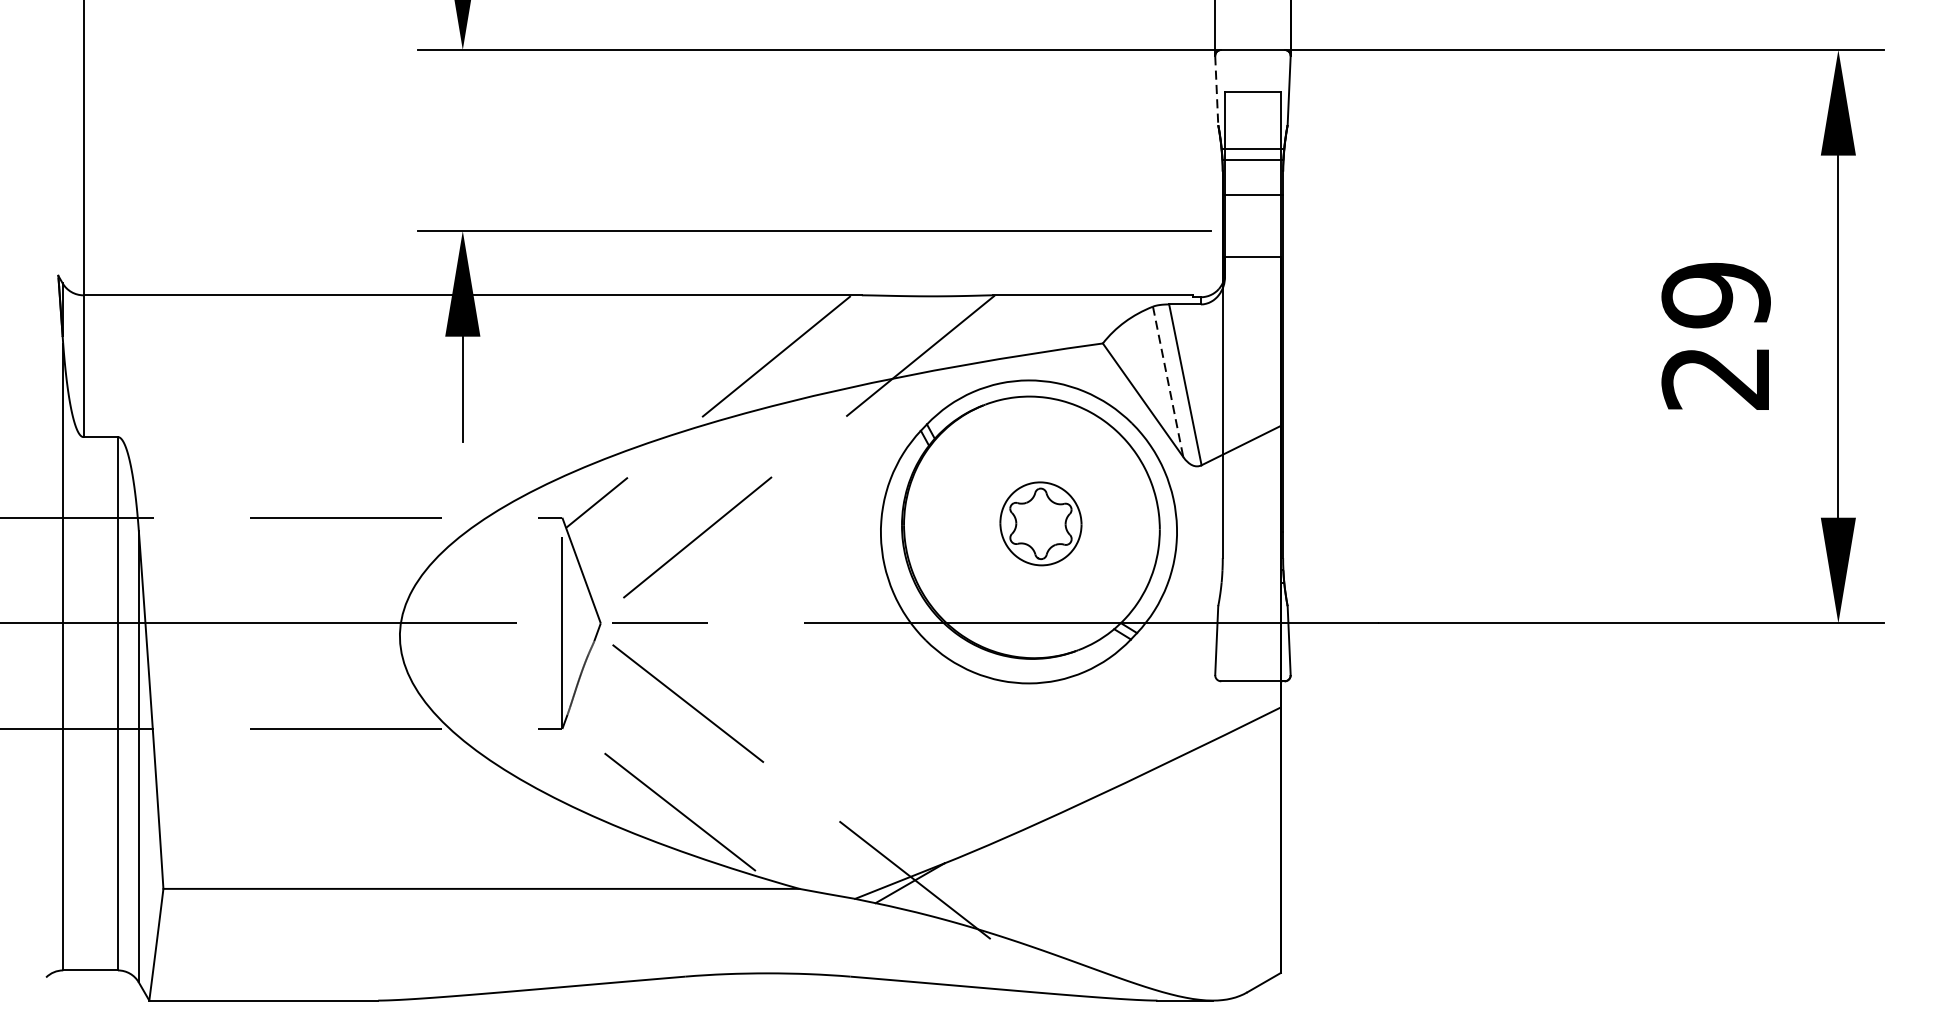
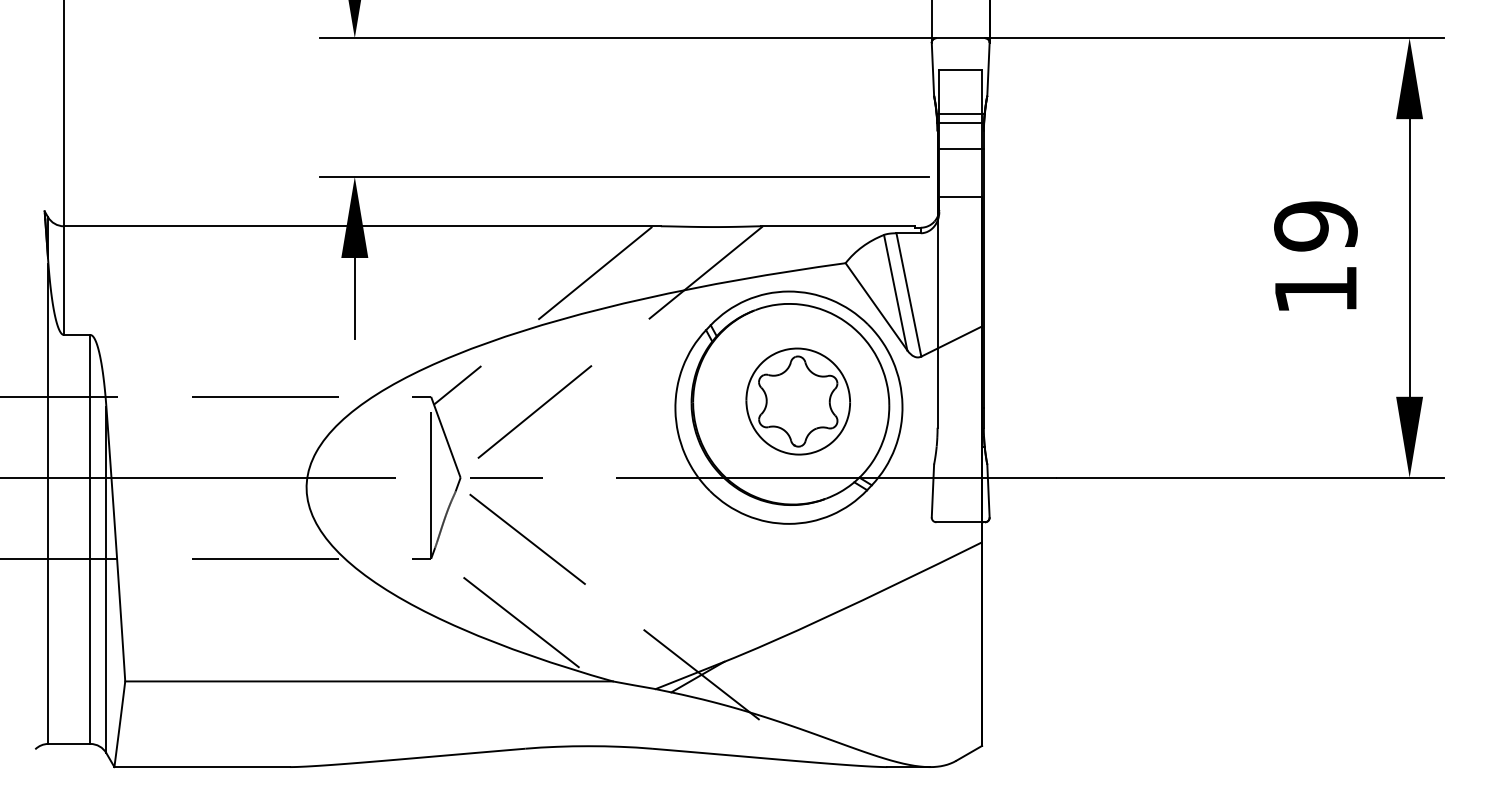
line: (1216, 90) -> (932, 69), dashed -> solid
text: (1715, 379) -> (1315, 290), 29 -> 19
line: (1167, 381) -> (895, 292), dashed -> solid
part: (1040, 523) -> (797, 401), size x1.67

